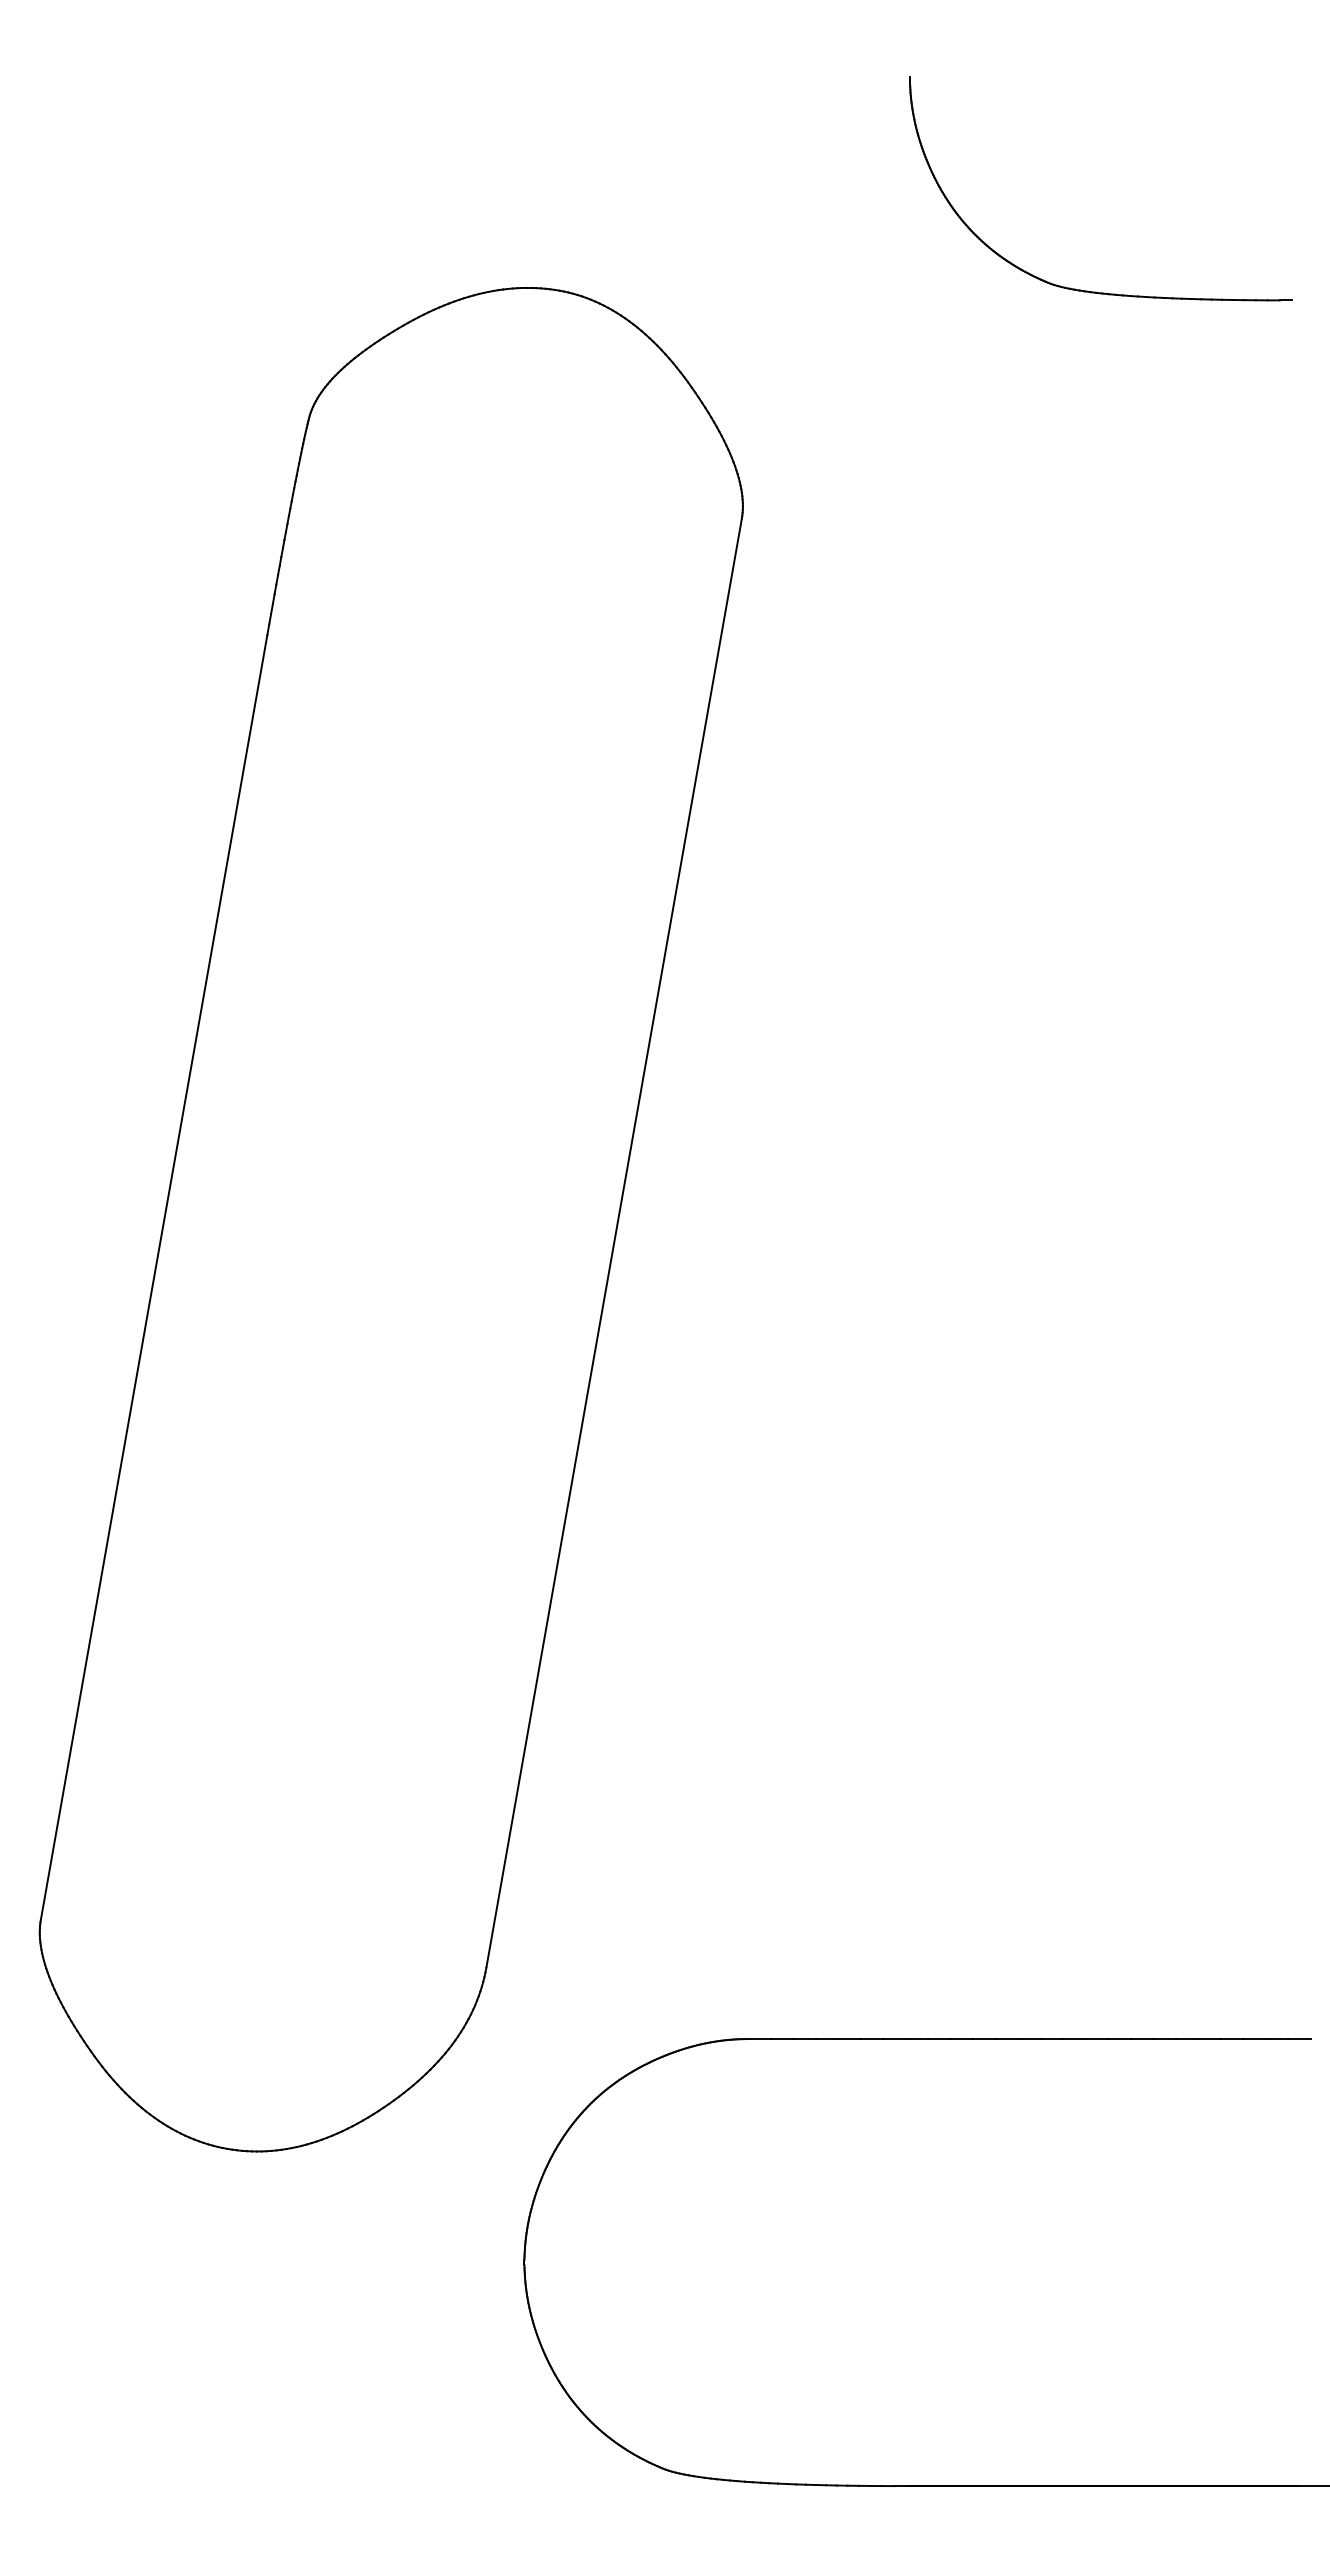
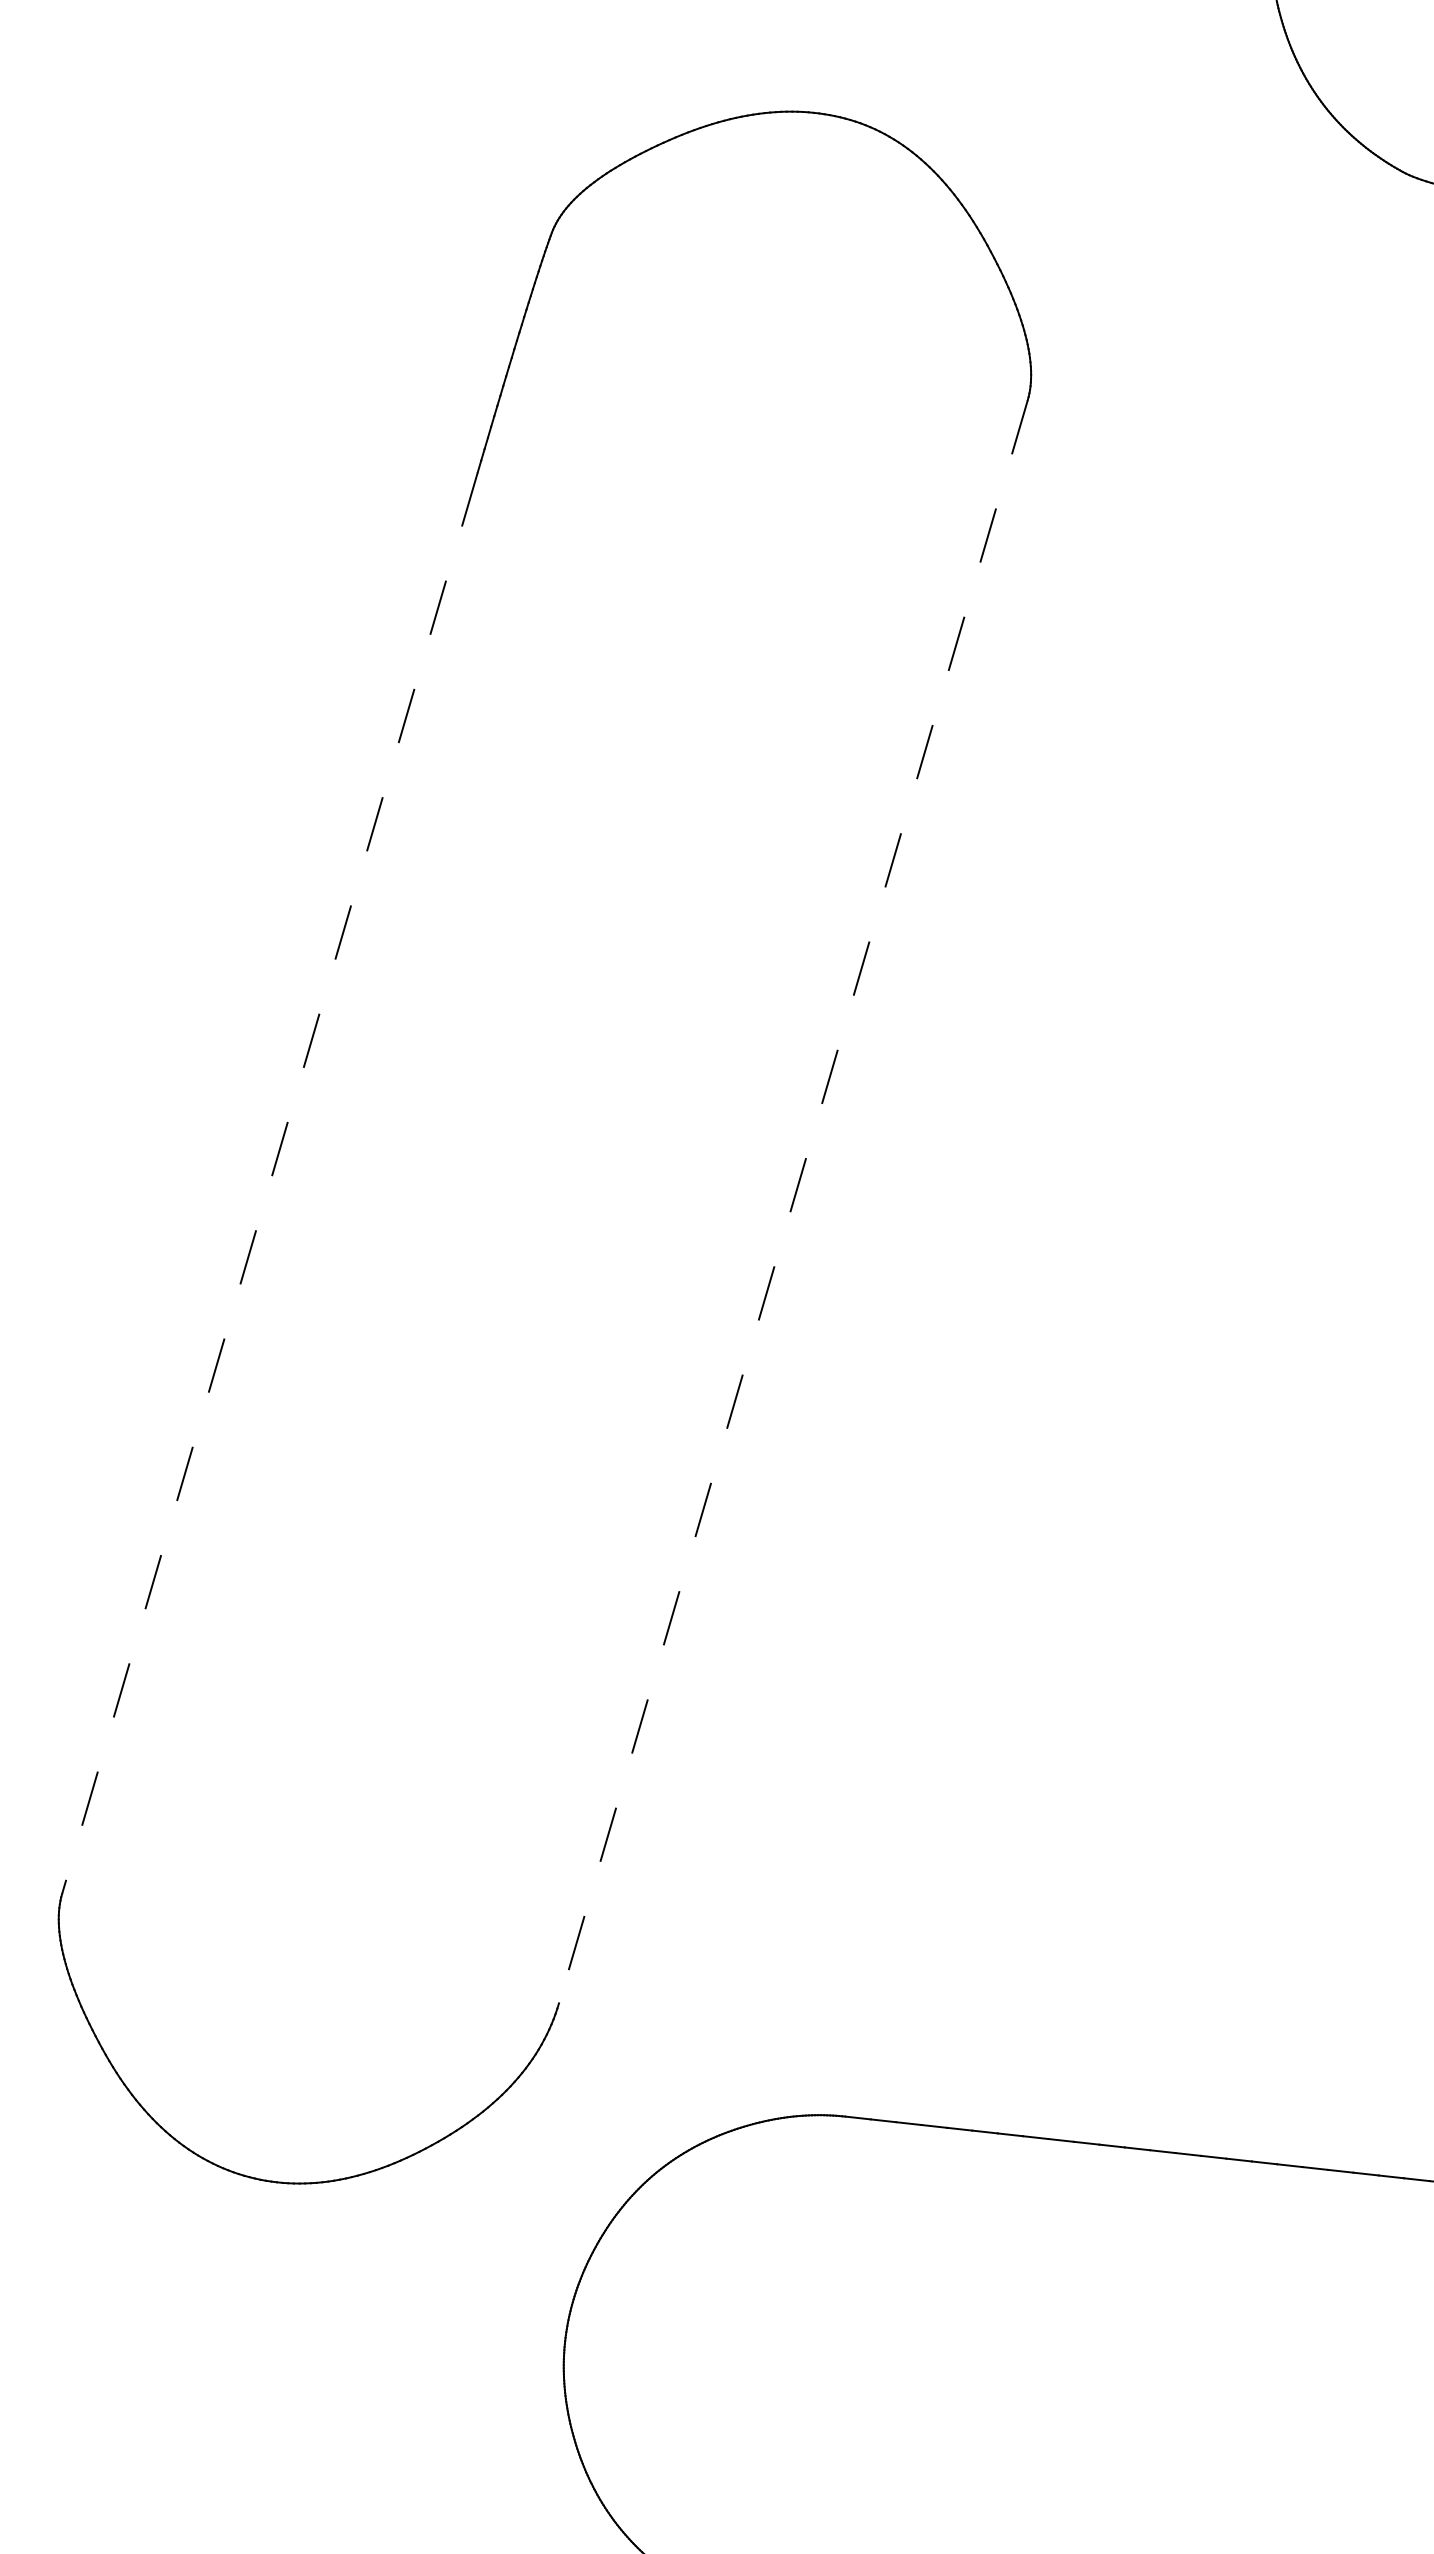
line: (614, 1243) -> (793, 1202), solid -> dashed
line: (154, 1277) -> (270, 1183), solid -> dashed

